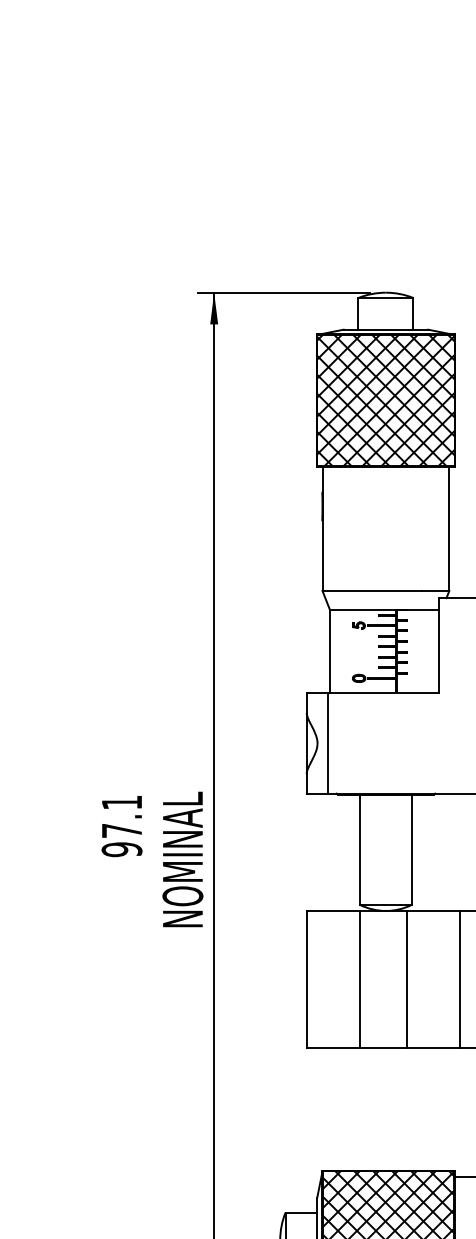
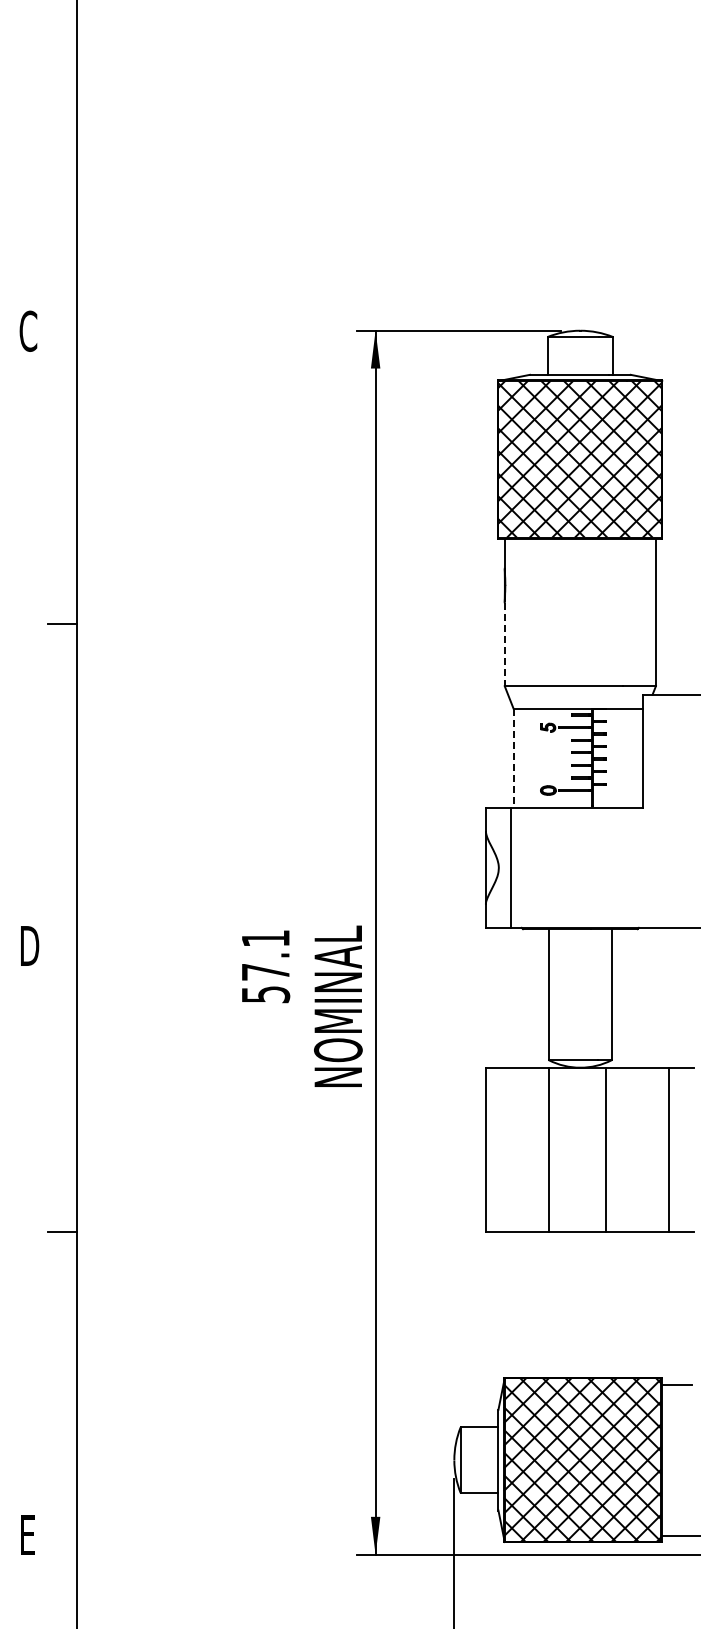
line: (322, 556) -> (504, 645), solid -> dashed
line: (330, 651) -> (514, 758), solid -> dashed
text: (121, 849) -> (265, 994), 97.1 -> 57.1

